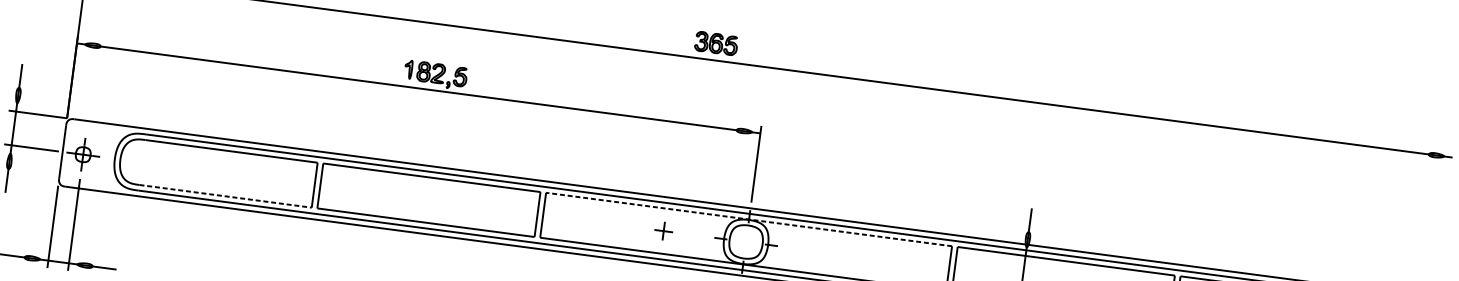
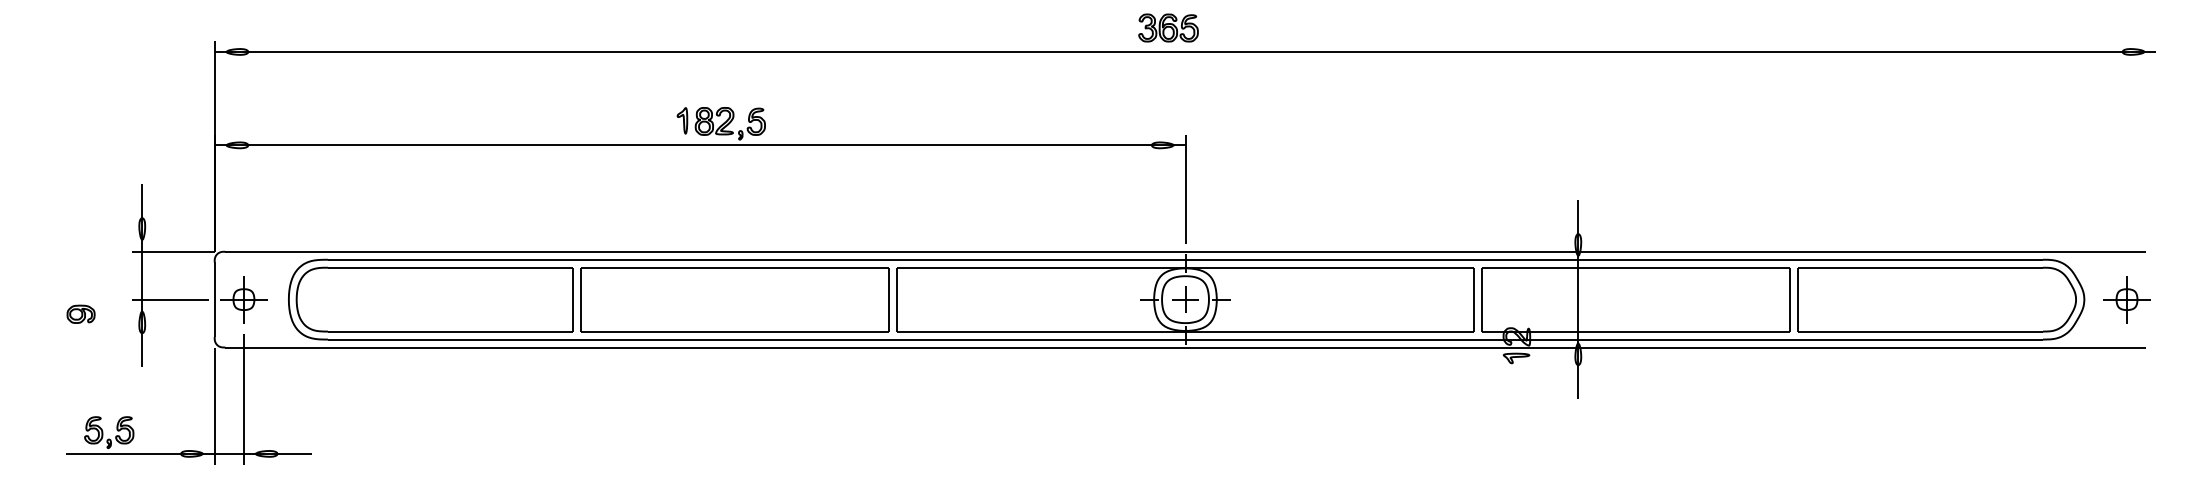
part: (716, 43) -> (1168, 27), moved
line: (225, 196) -> (450, 331), dashed -> solid
line: (749, 219) -> (1185, 267), dashed -> solid
part: (663, 231) -> (1185, 299), moved

